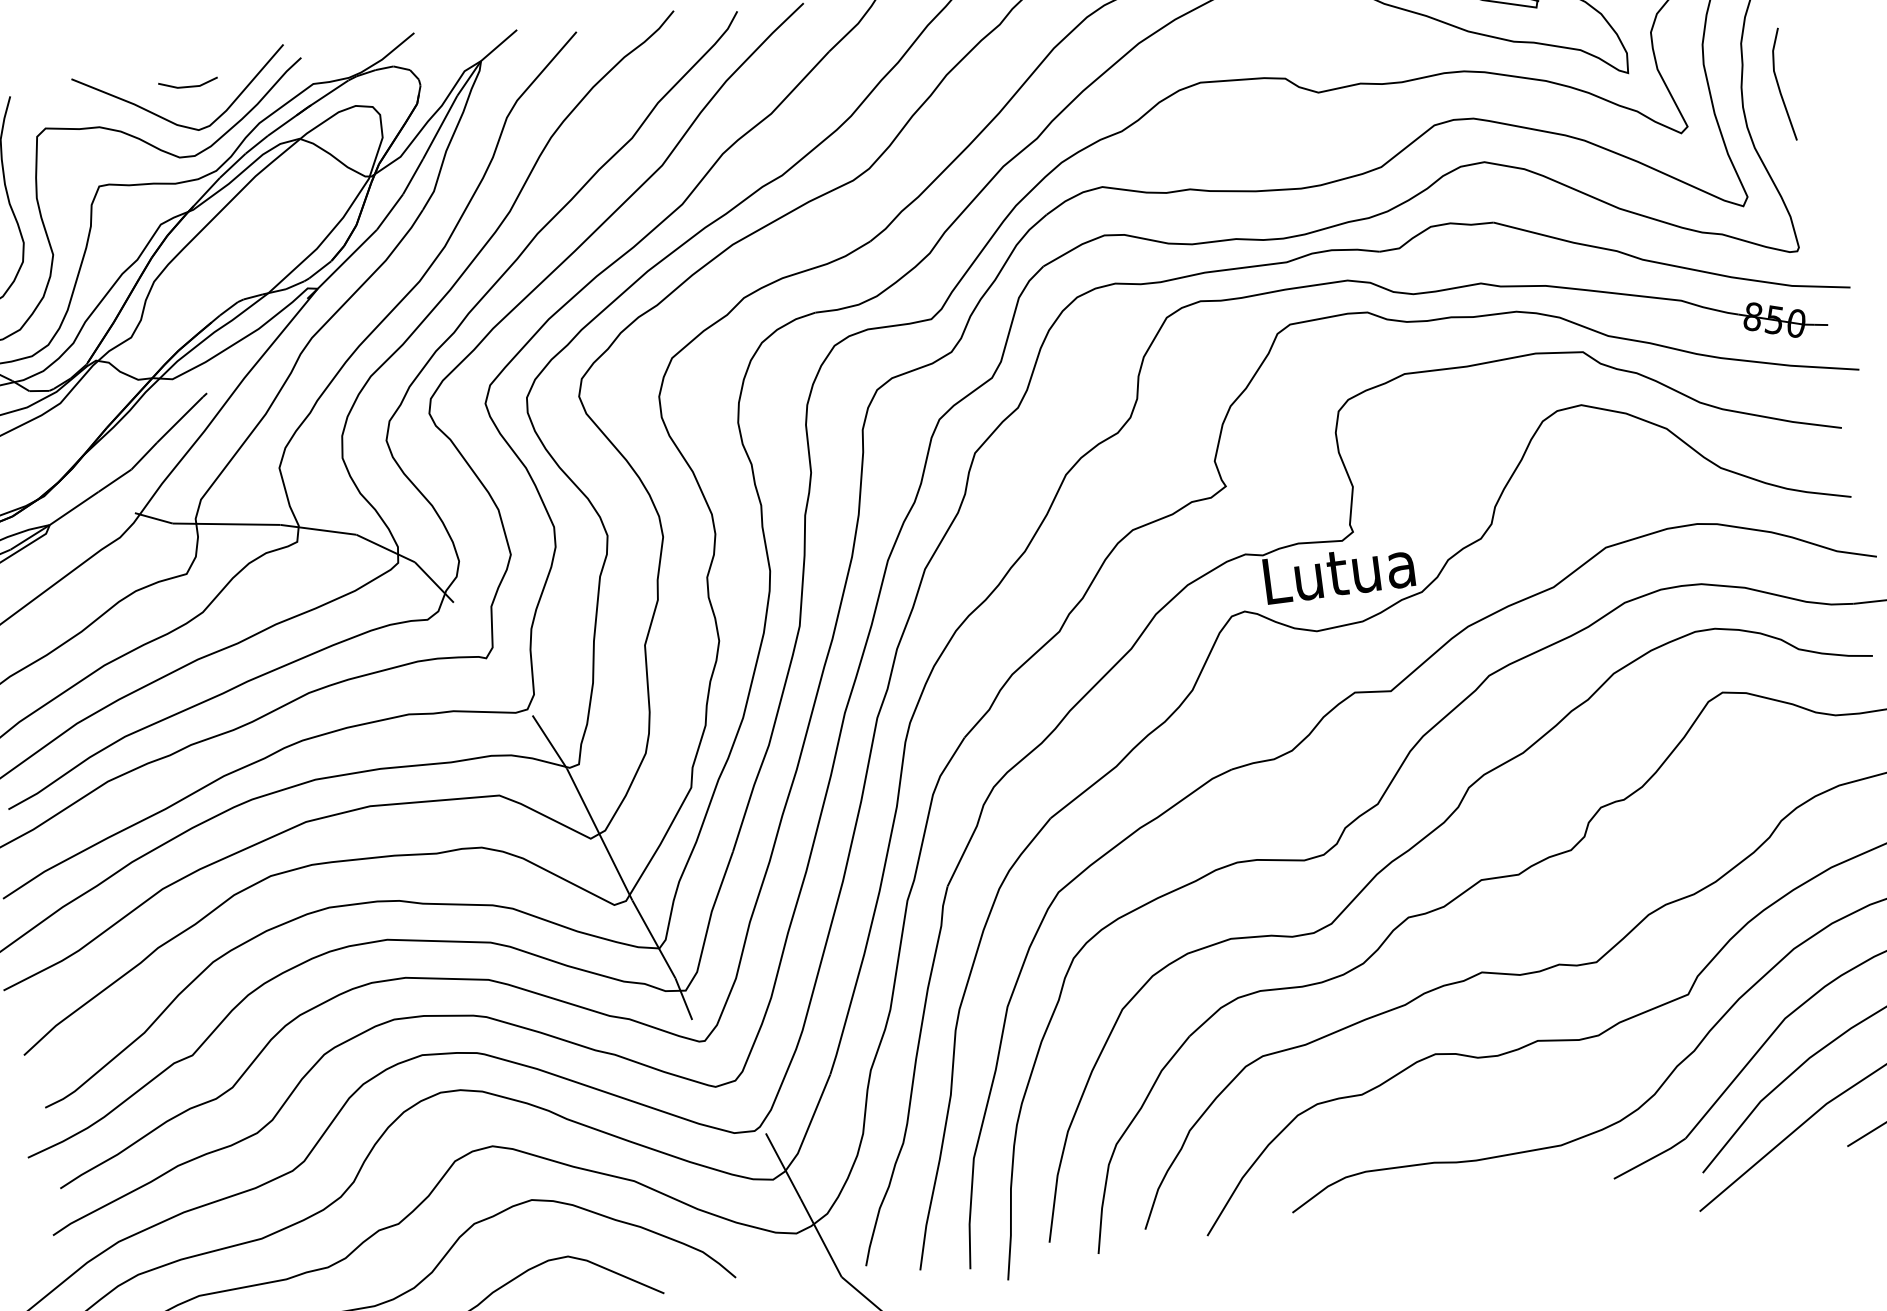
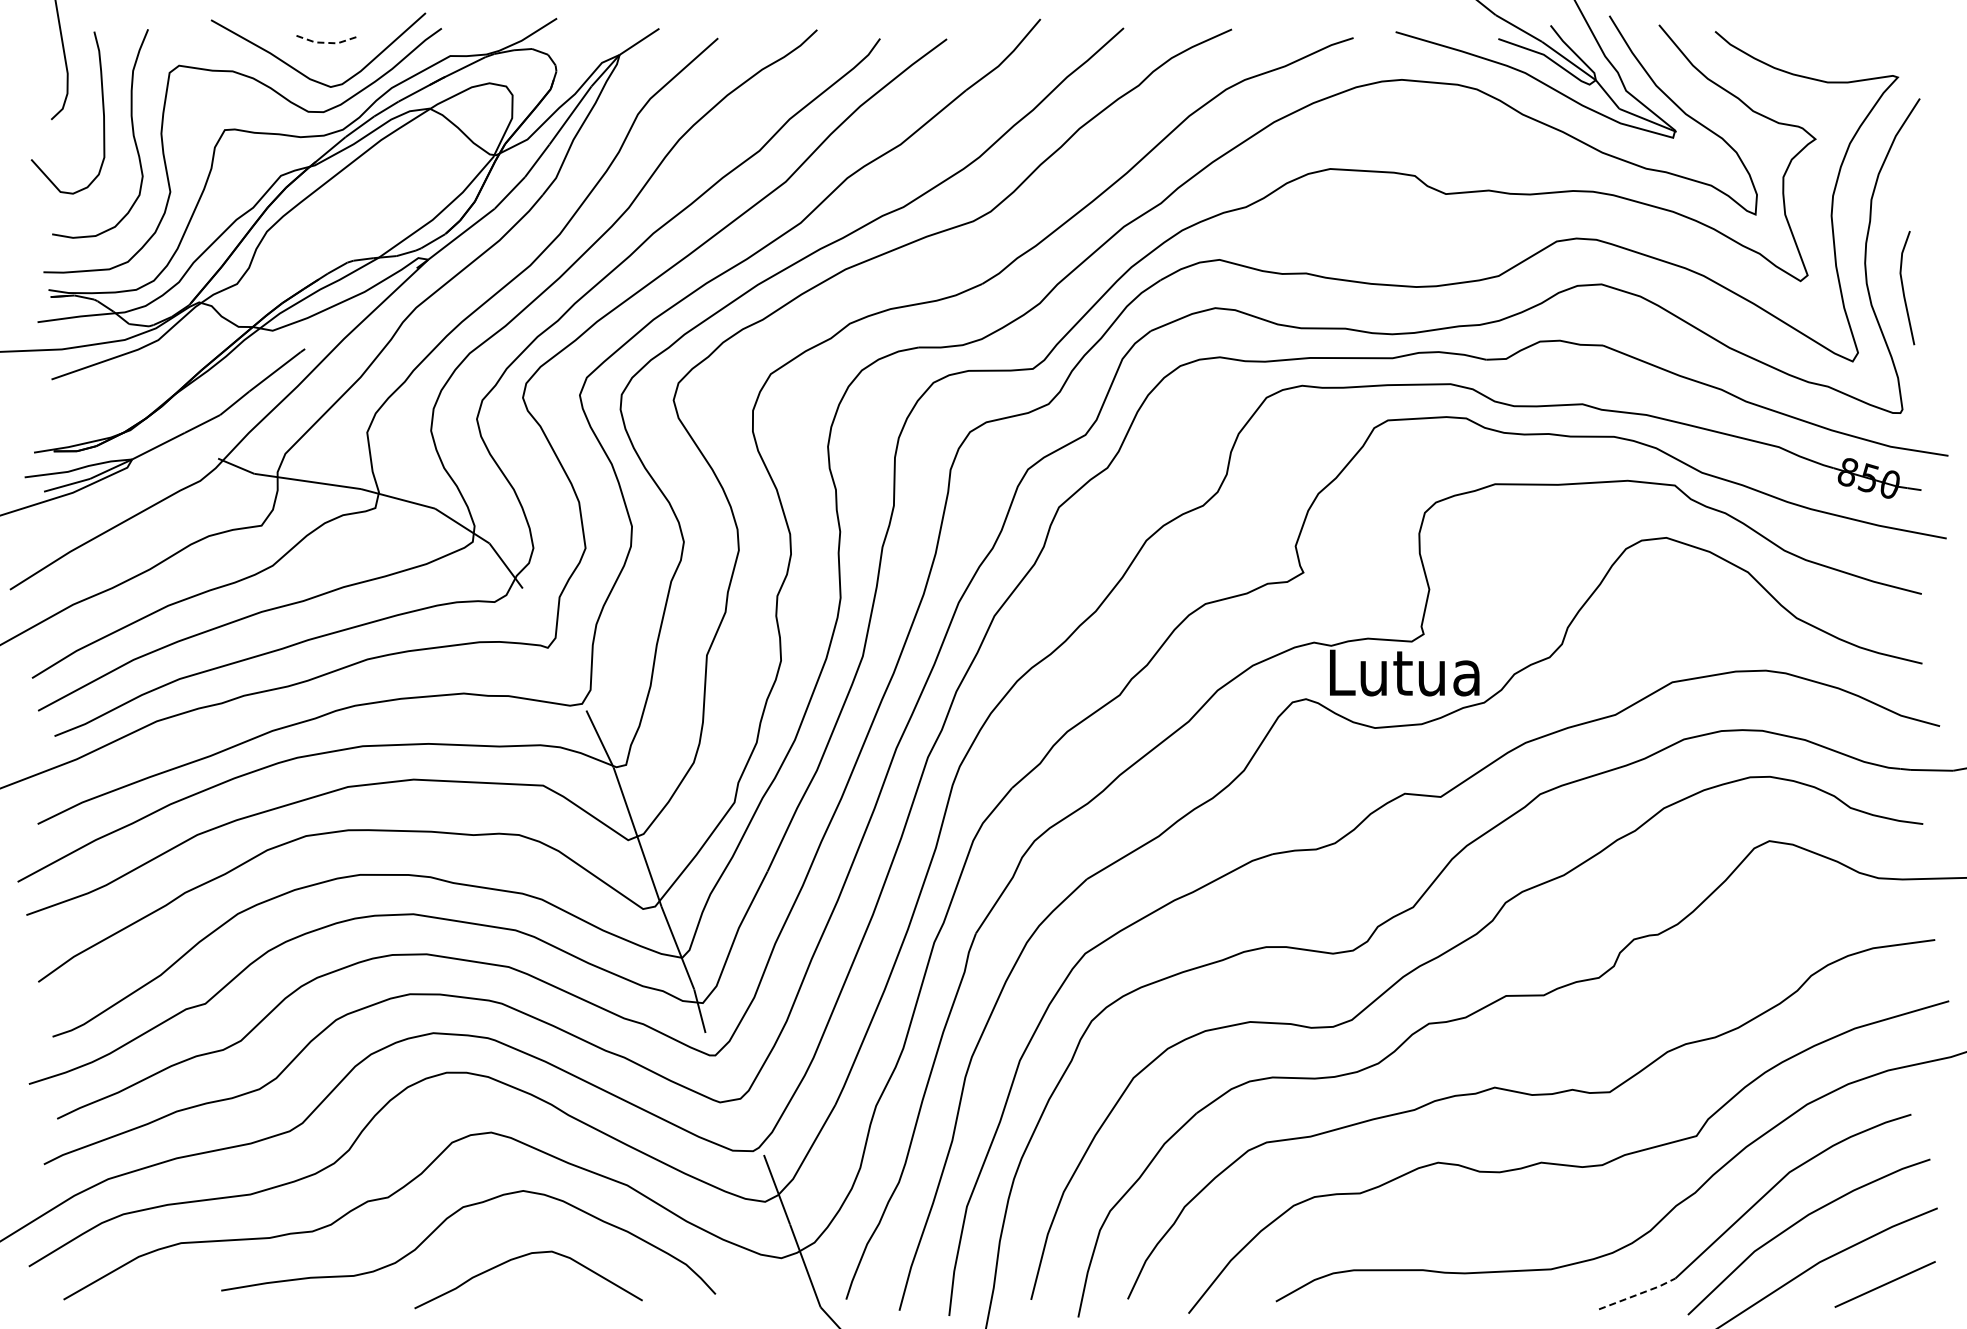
line: (187, 86) -> (325, 42), solid -> dashed
line: (1780, 87) -> (1904, 290), moved
line: (1650, 1159) -> (1637, 1294), solid -> dashed

